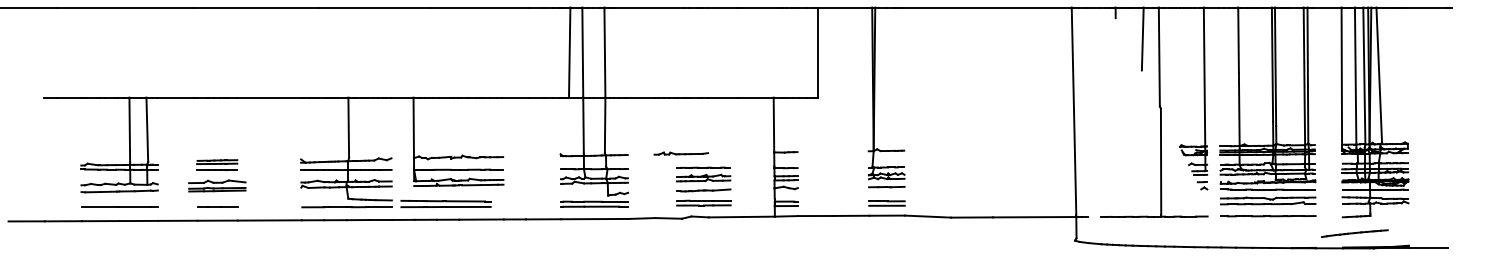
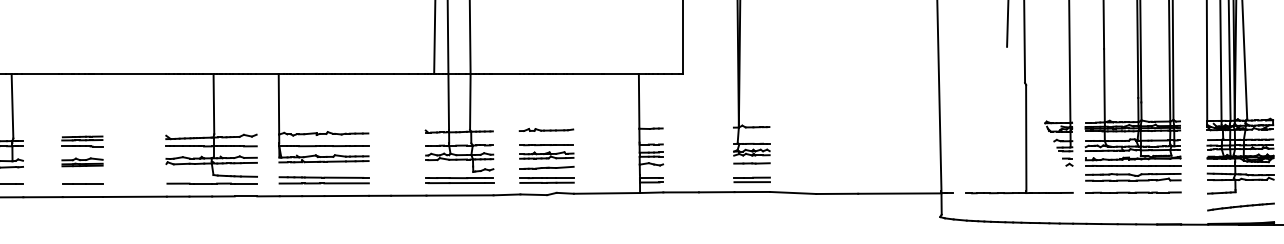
part: (217, 185) -> (82, 161), size x0.71
part: (703, 186) -> (546, 163), moved
part: (445, 203) -> (323, 179), moved
line: (1354, 233) -> (1240, 206), moved

